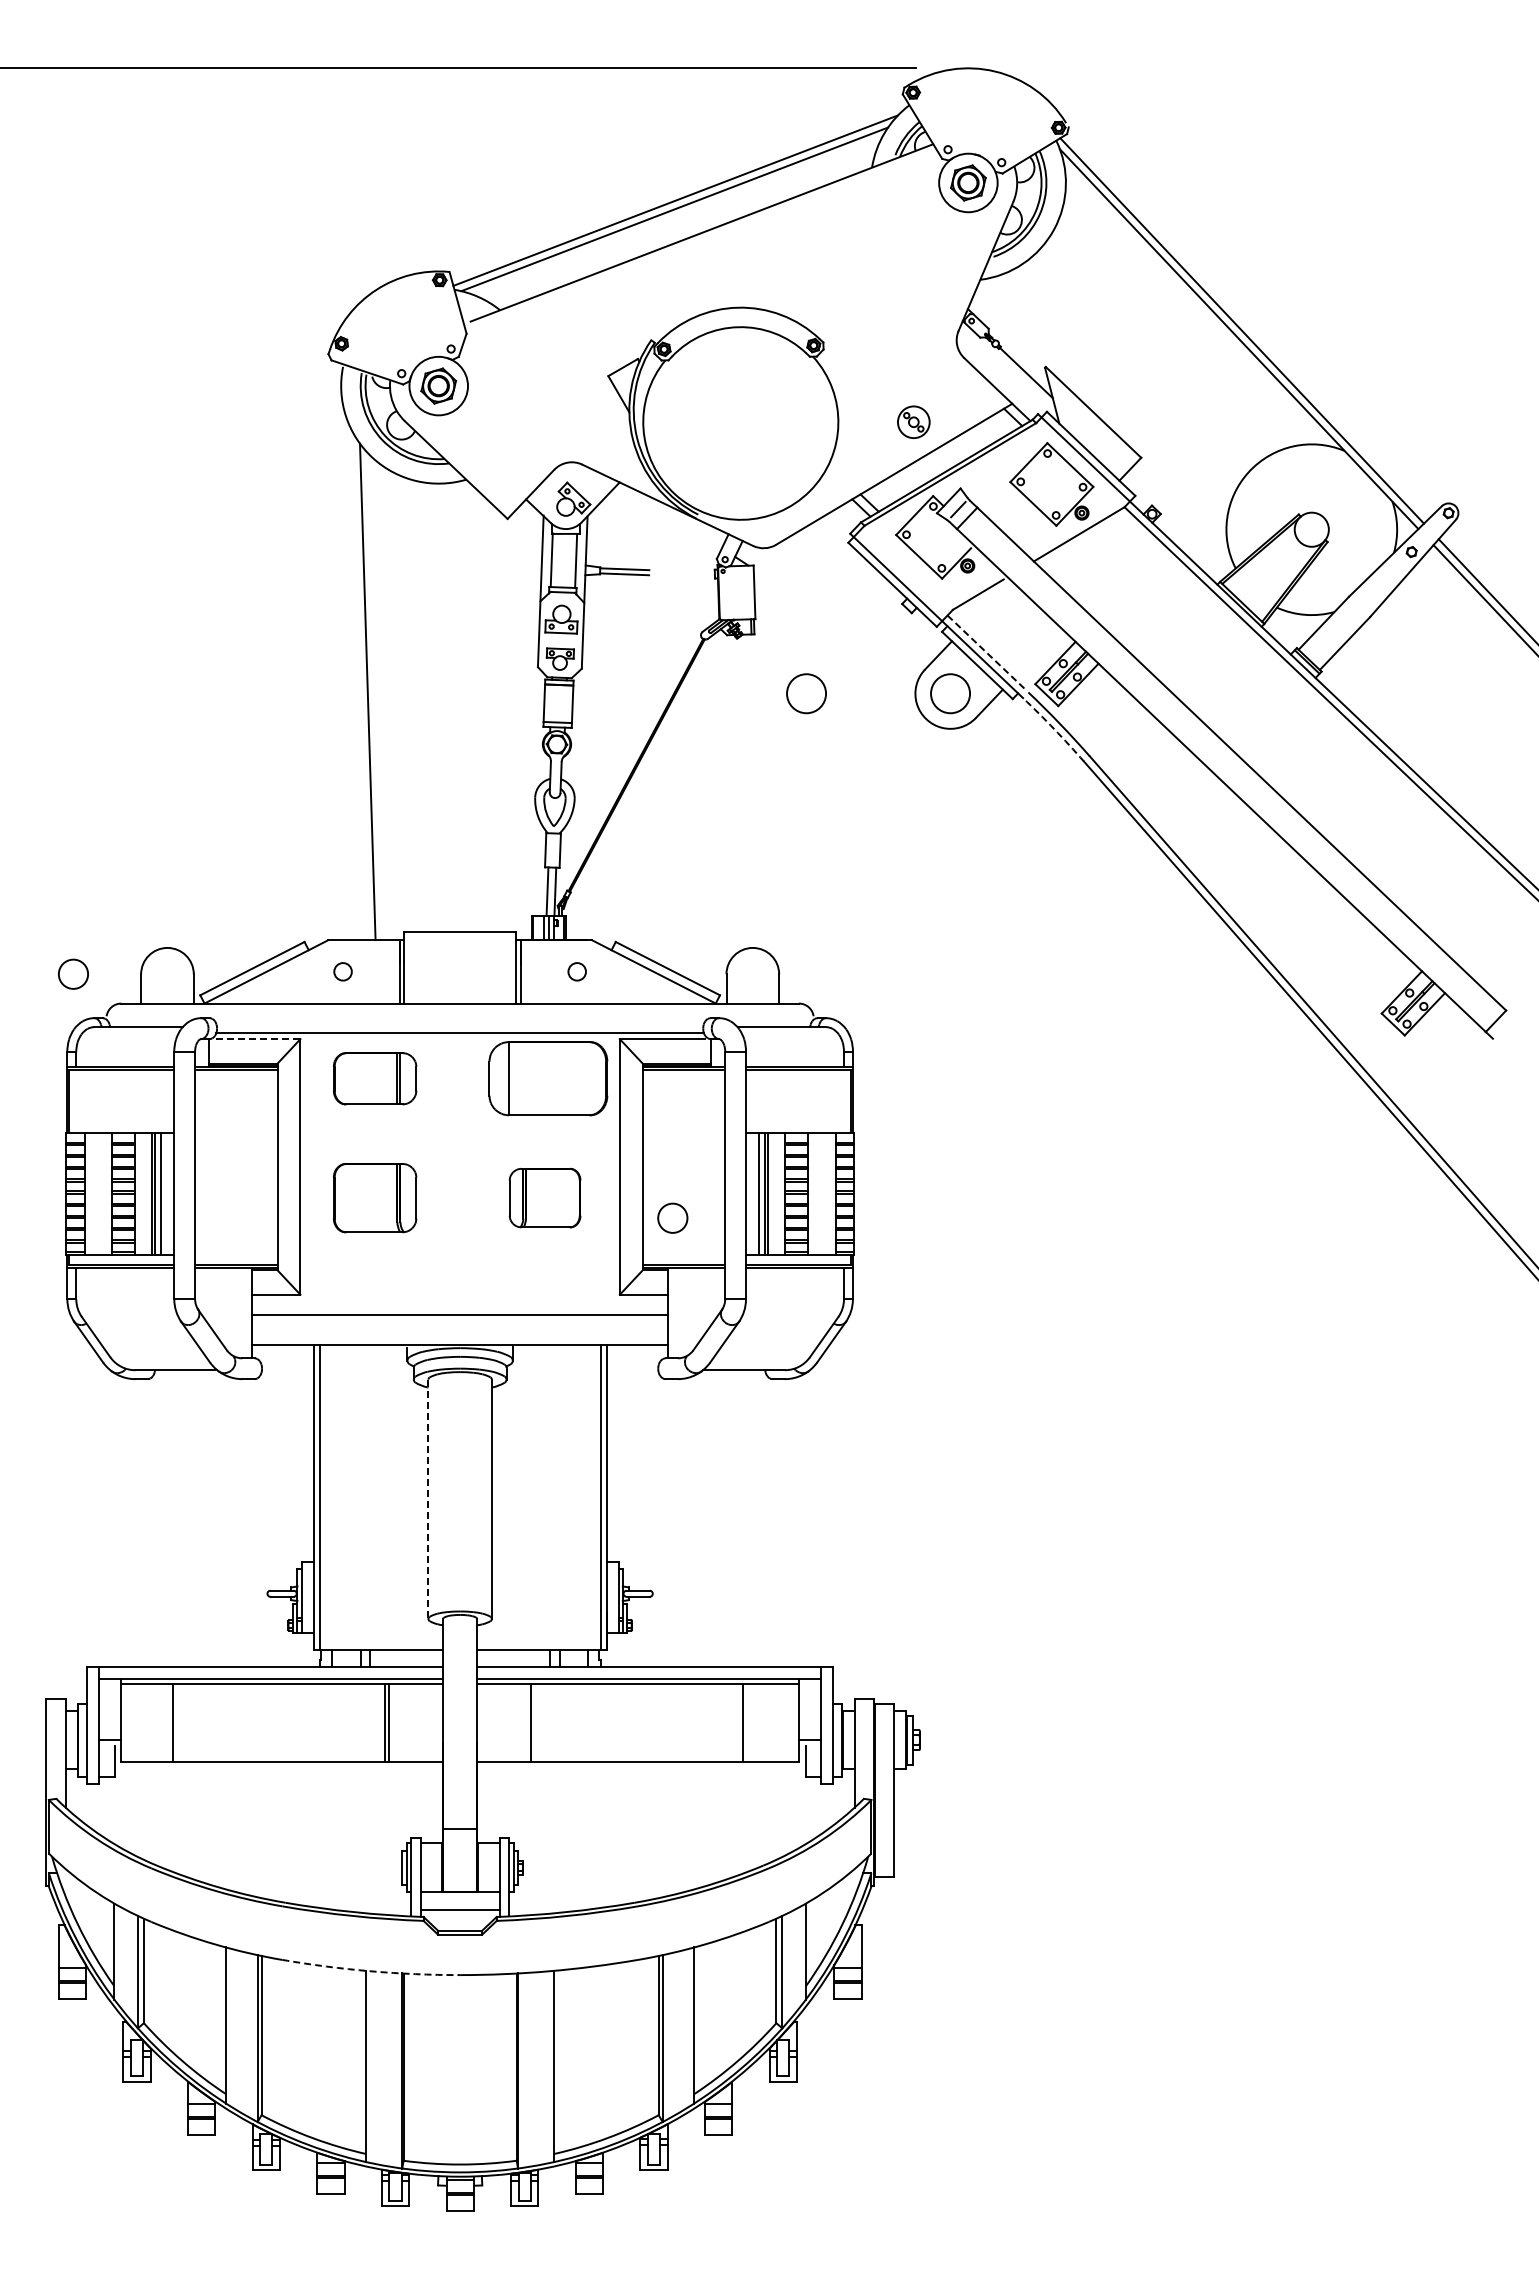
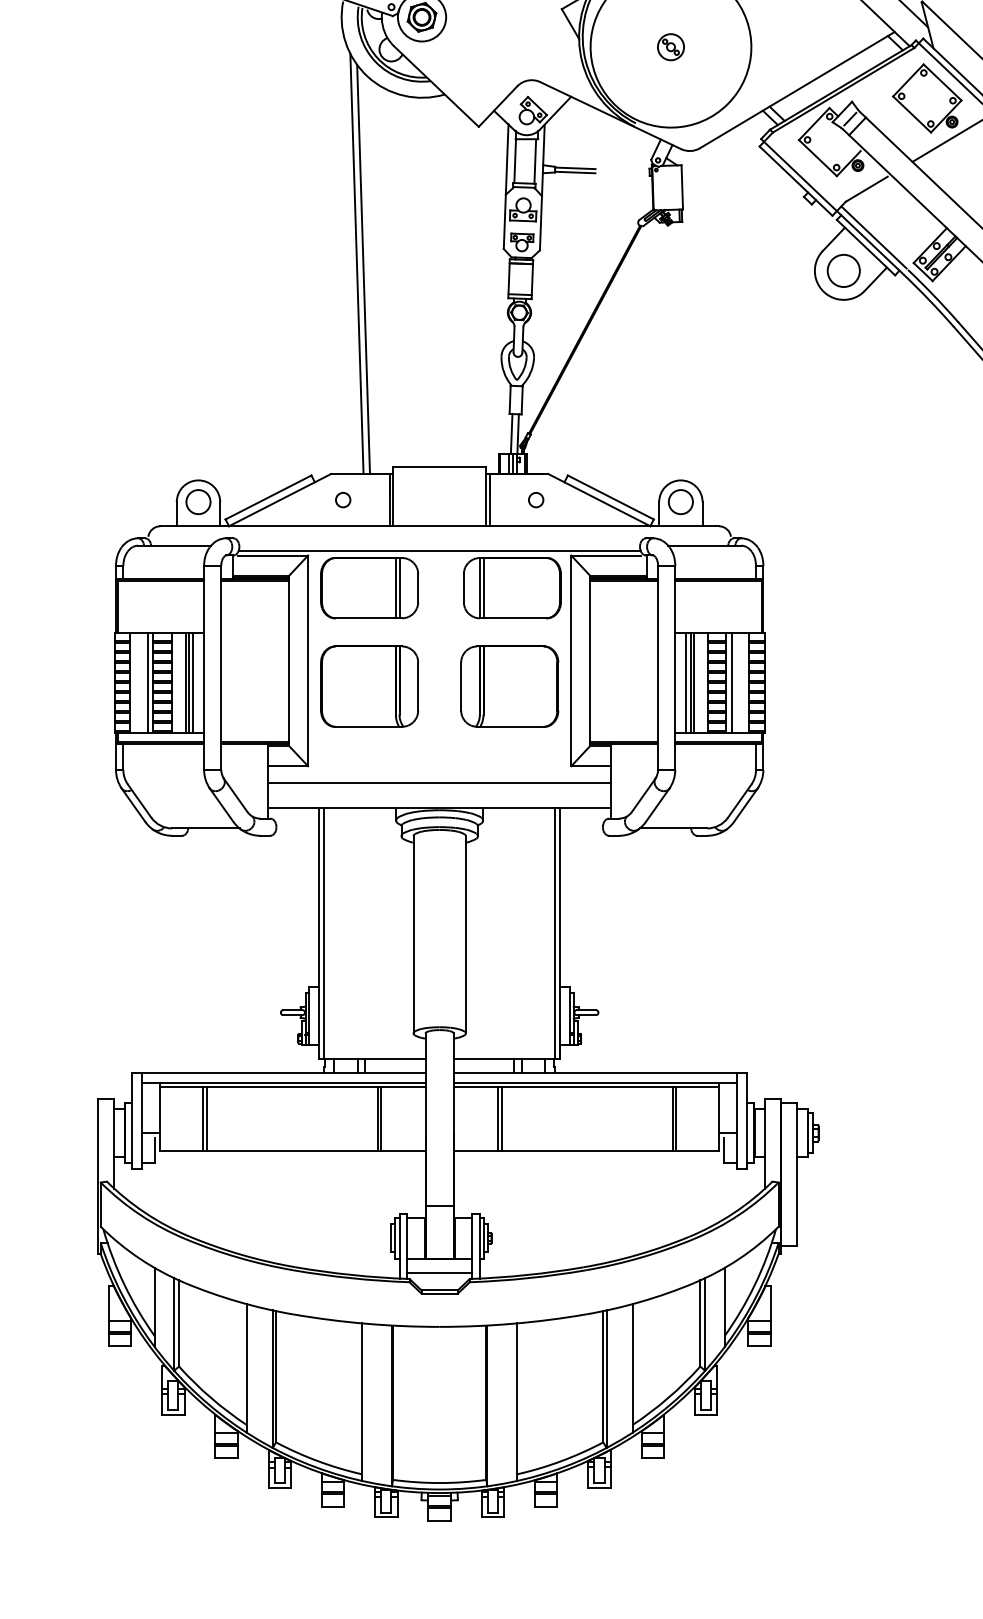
part: (913, 421) -> (670, 46), moved
line: (987, 653) -> (874, 237), dashed -> solid
line: (359, 685) -> (356, 264), added
circle: (806, 693) -> (725, 270), removed
arc: (1054, 729) -> (929, 300), dashed -> solid
circle: (73, 973) -> (198, 501), moved
line: (258, 1039) -> (273, 555), dashed -> solid
part: (374, 1078) -> (369, 588), size x1.43
line: (513, 1078) -> (483, 588), added
line: (106, 1193) -> (148, 682), added
line: (814, 1193) -> (731, 682), added
part: (374, 1197) -> (369, 686), size x1.43
part: (544, 1197) -> (509, 686), size x1.67
circle: (672, 1217) -> (680, 501), moved
line: (428, 1499) -> (413, 934), dashed -> solid
line: (177, 1722) -> (206, 1118), added
line: (535, 1722) -> (501, 1118), added
line: (747, 1722) -> (676, 1118), added
arc: (370, 1971) -> (365, 1323), dashed -> solid

